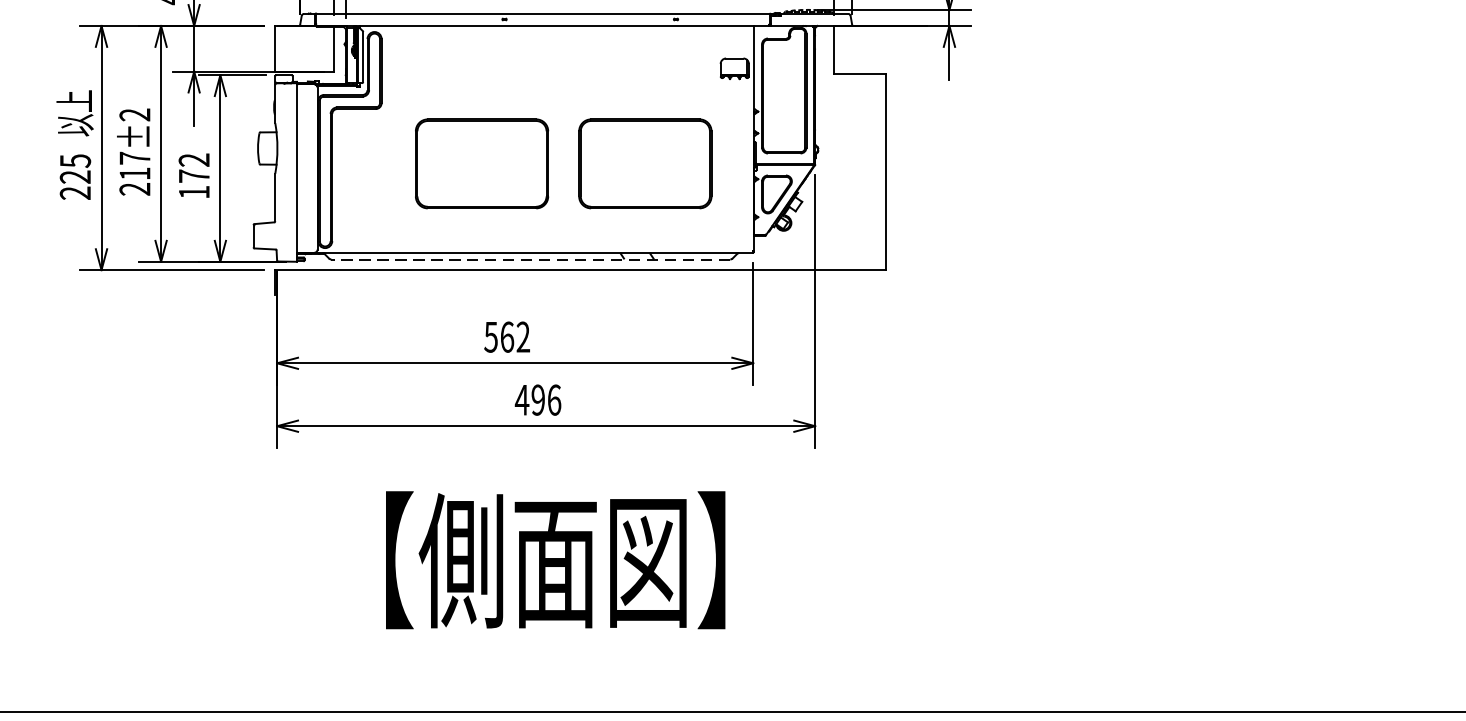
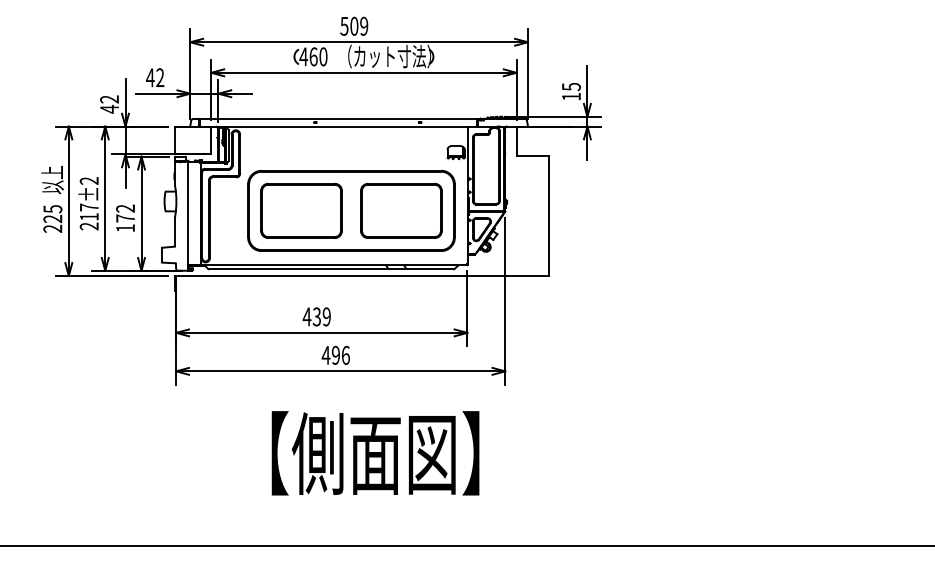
part: (563, 163) -> (351, 210), added
line: (530, 259) -> (331, 269), dashed -> solid
text: (506, 336) -> (316, 316), 562 -> 439
text: (555, 560) -> (375, 453), moved

